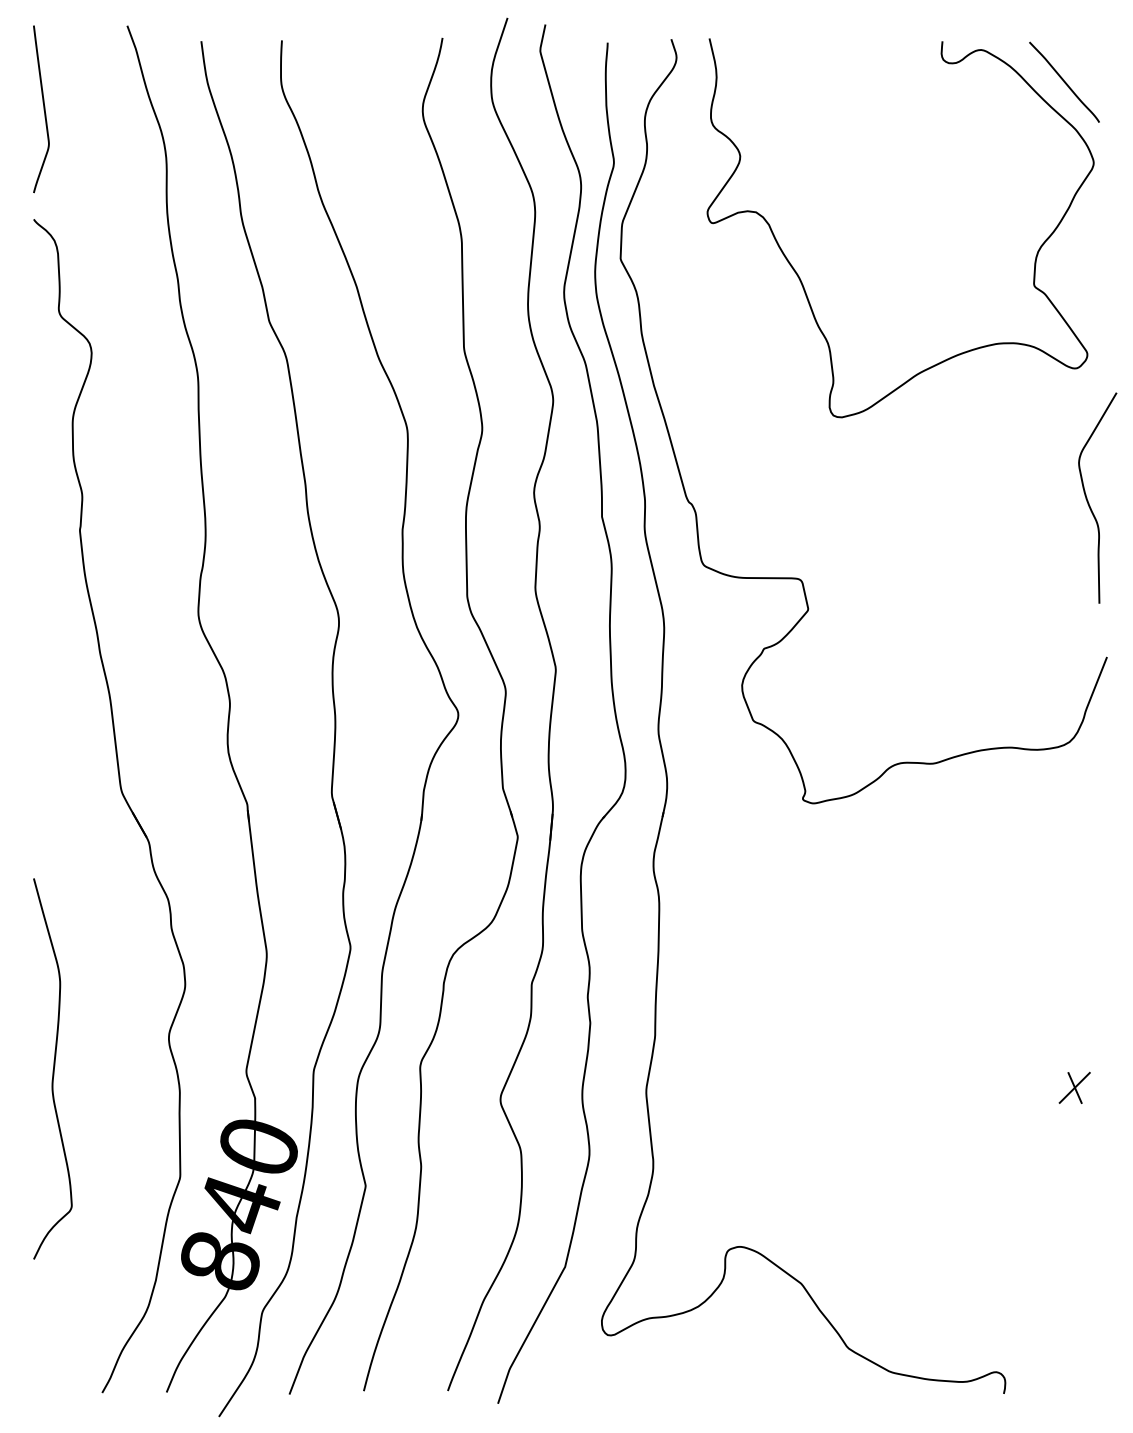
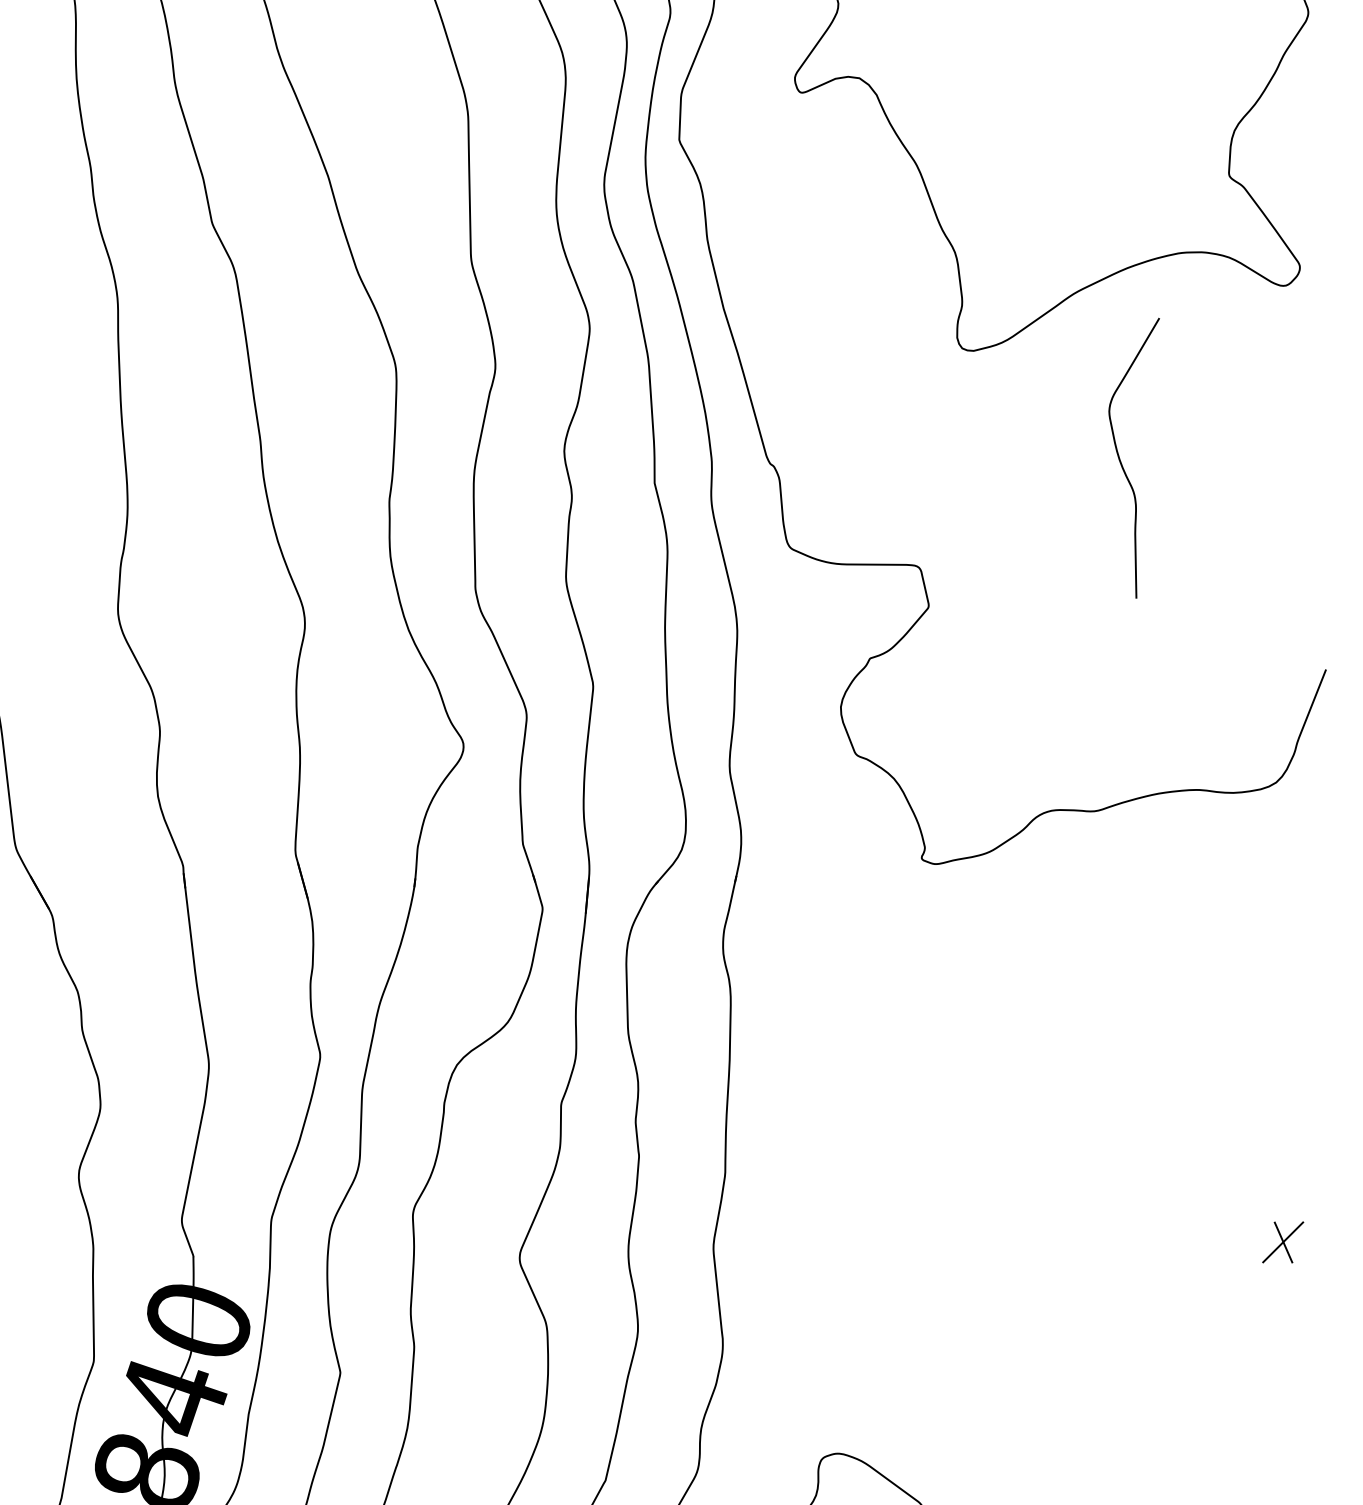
curve: (1088, 500) -> (1121, 461), moved

